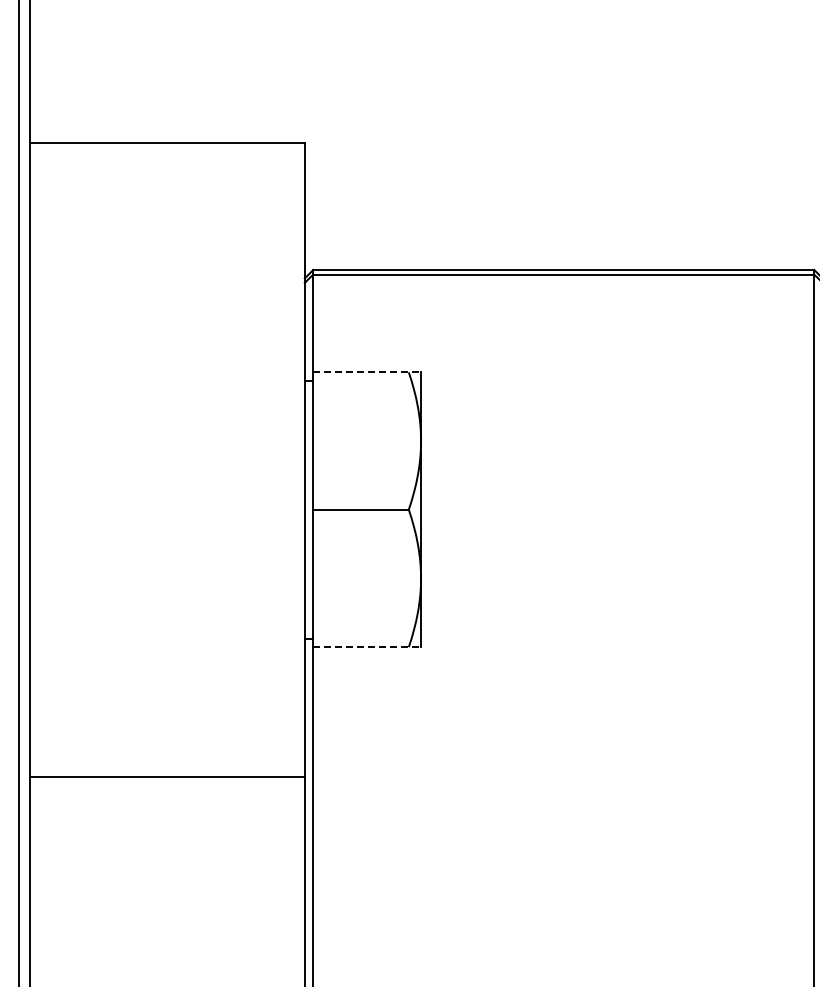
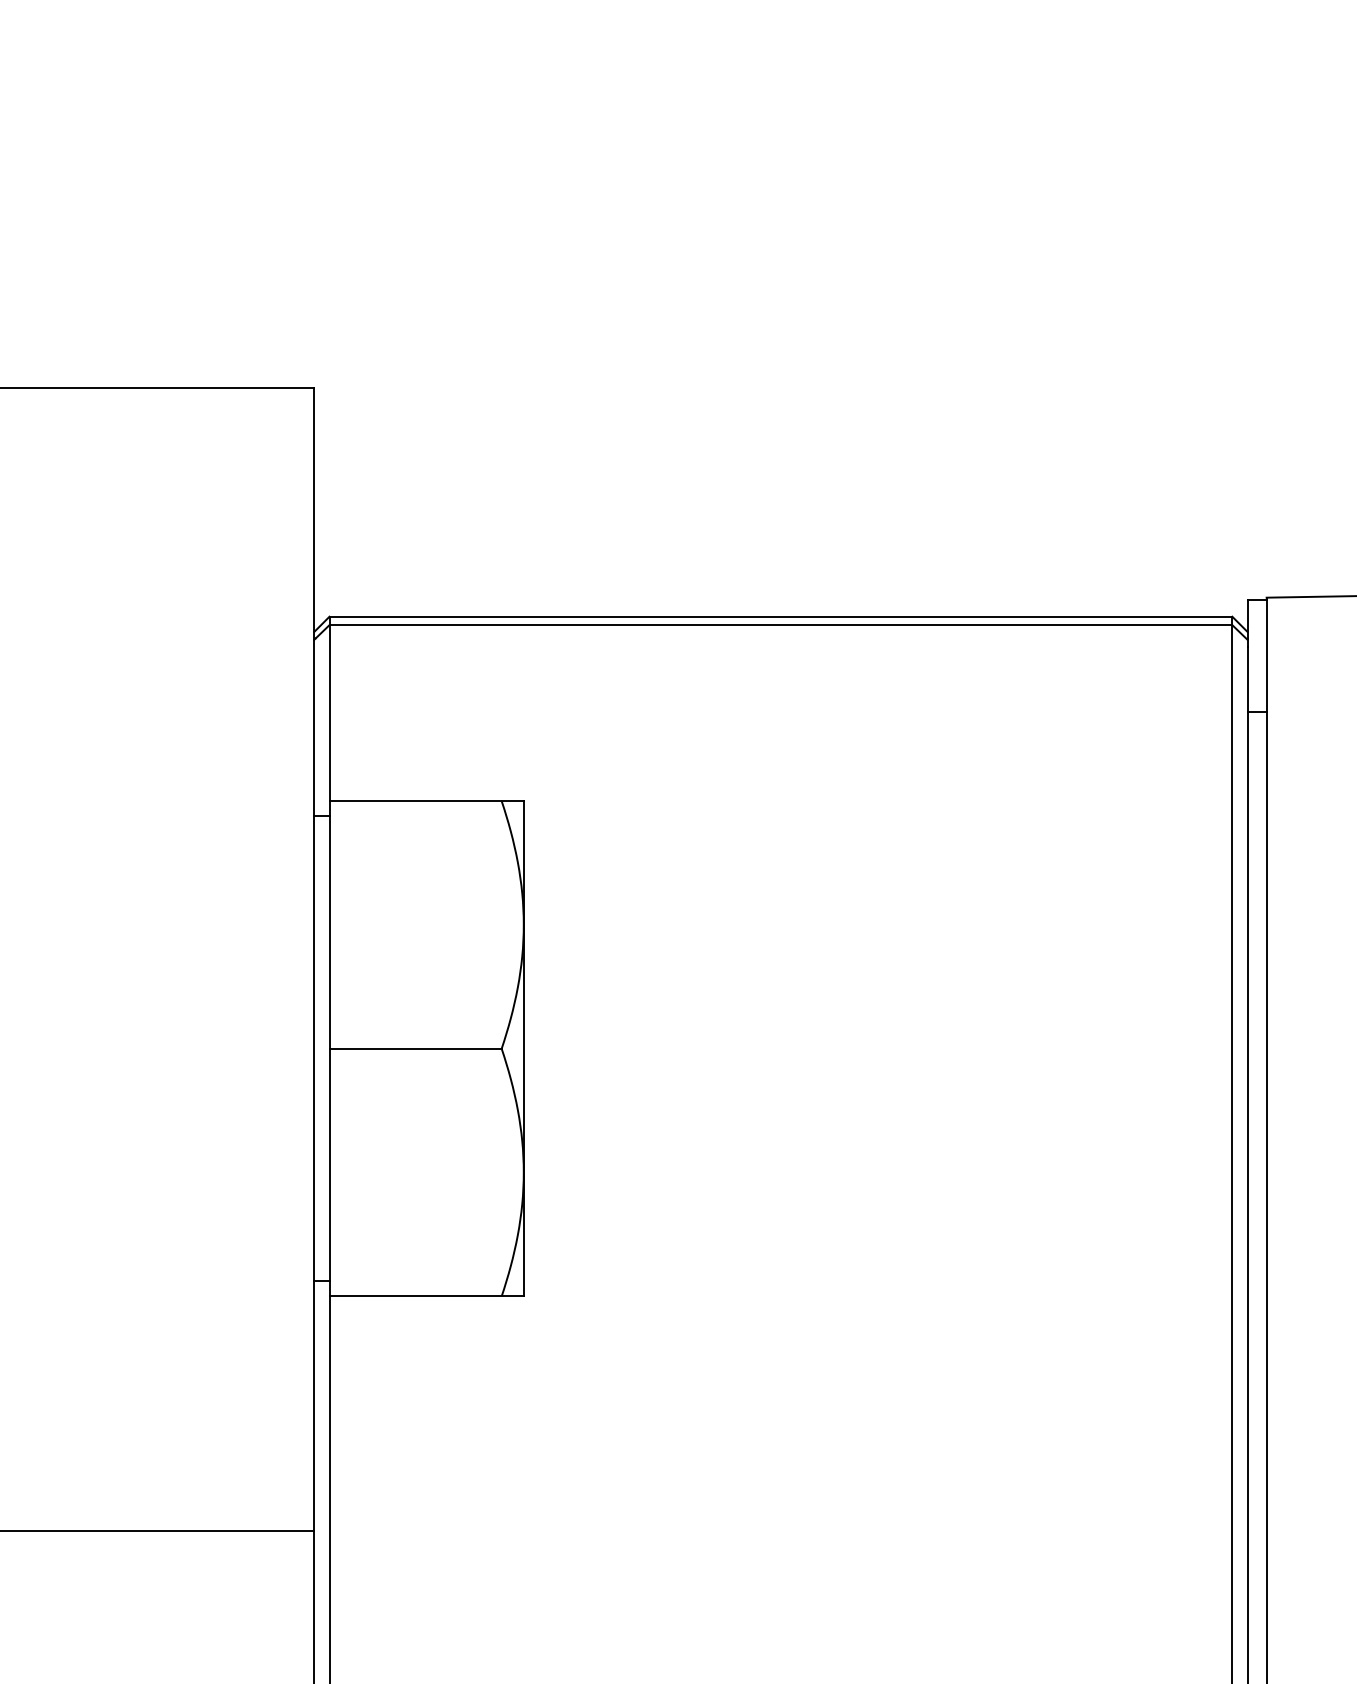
line: (367, 372) -> (427, 801), dashed -> solid
line: (367, 647) -> (427, 1296), dashed -> solid

